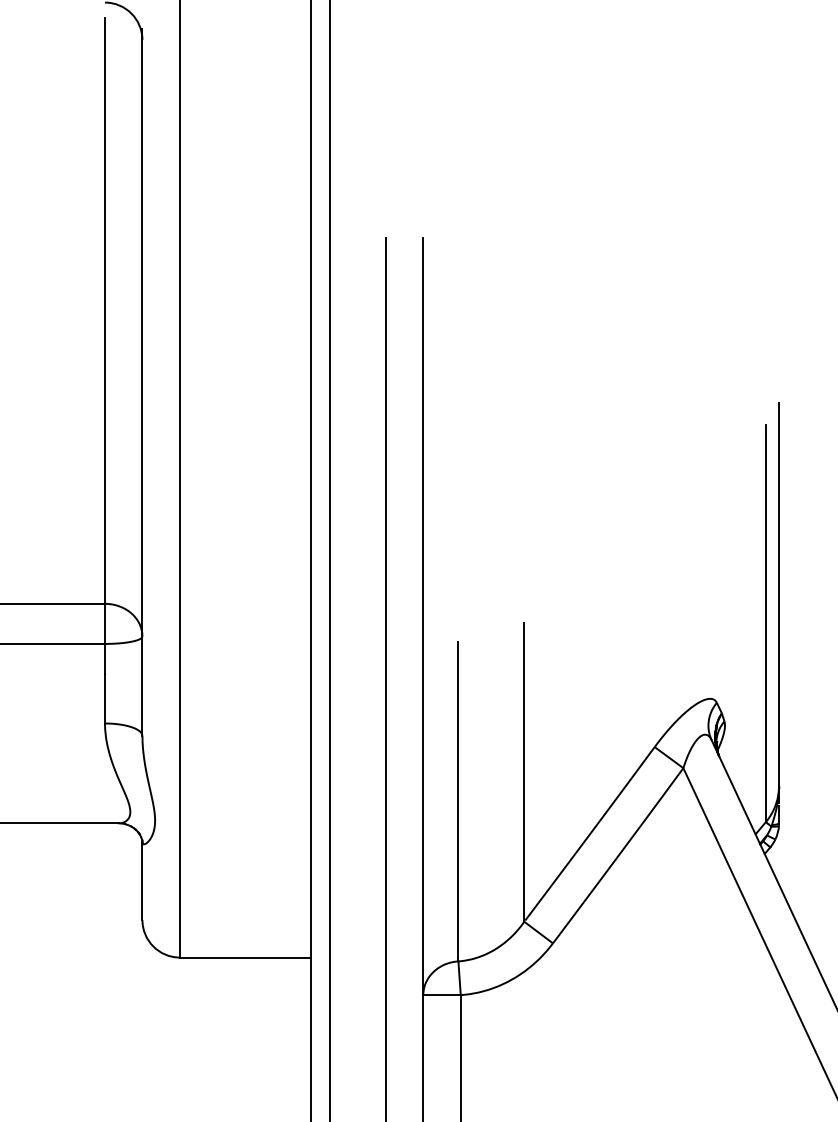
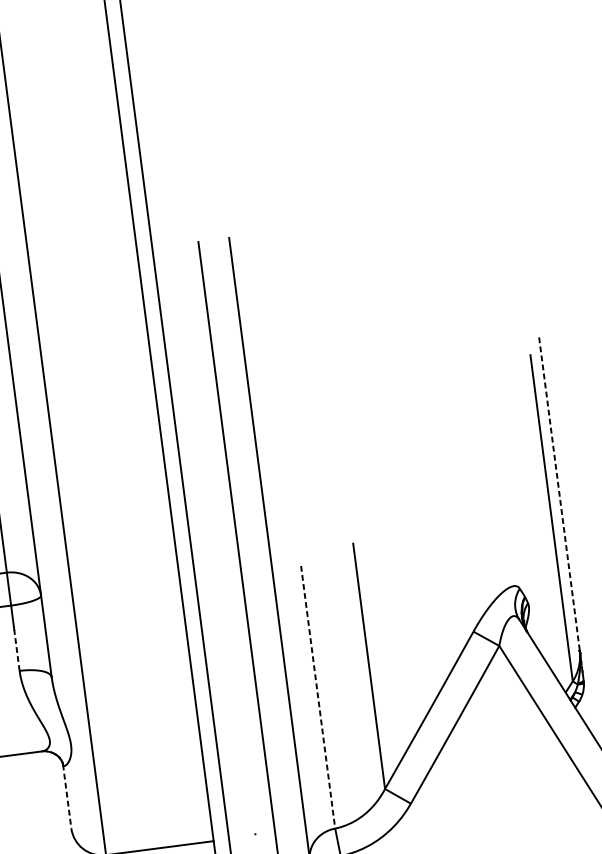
line: (779, 594) -> (559, 493), solid -> dashed
line: (105, 698) -> (17, 650), solid -> dashed
line: (458, 801) -> (318, 697), solid -> dashed
line: (142, 881) -> (67, 796), solid -> dashed

